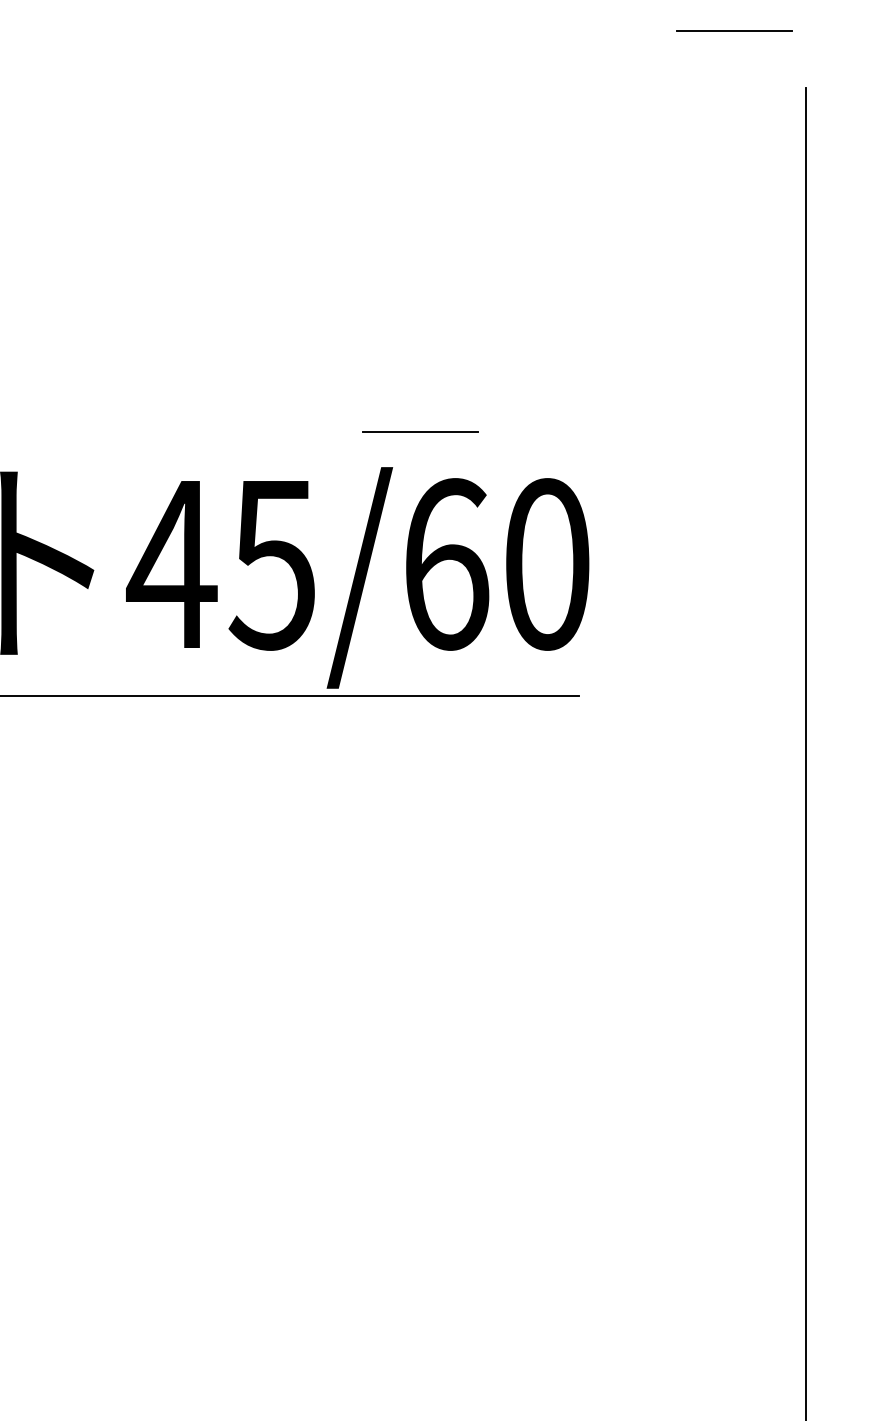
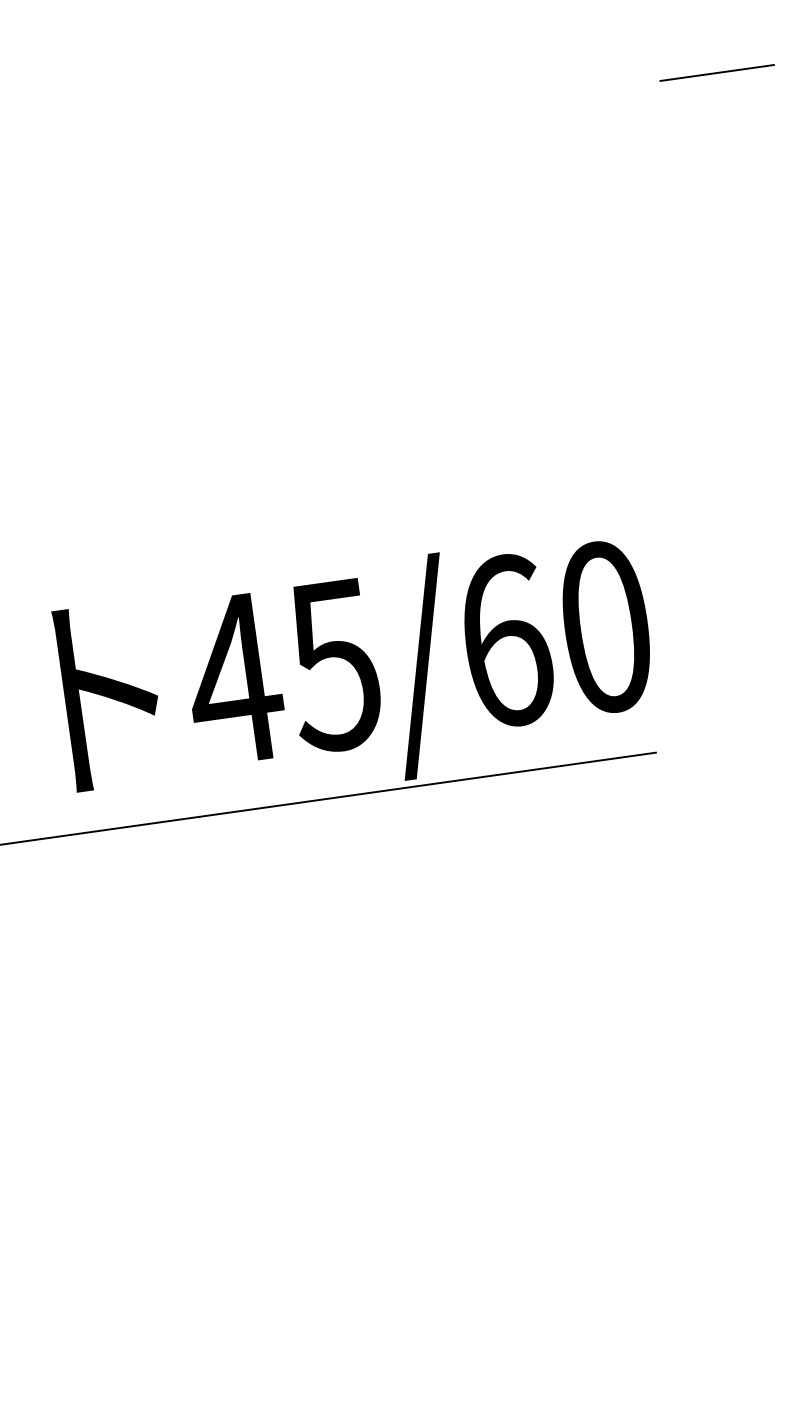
line: (420, 431) -> (461, 513), removed

